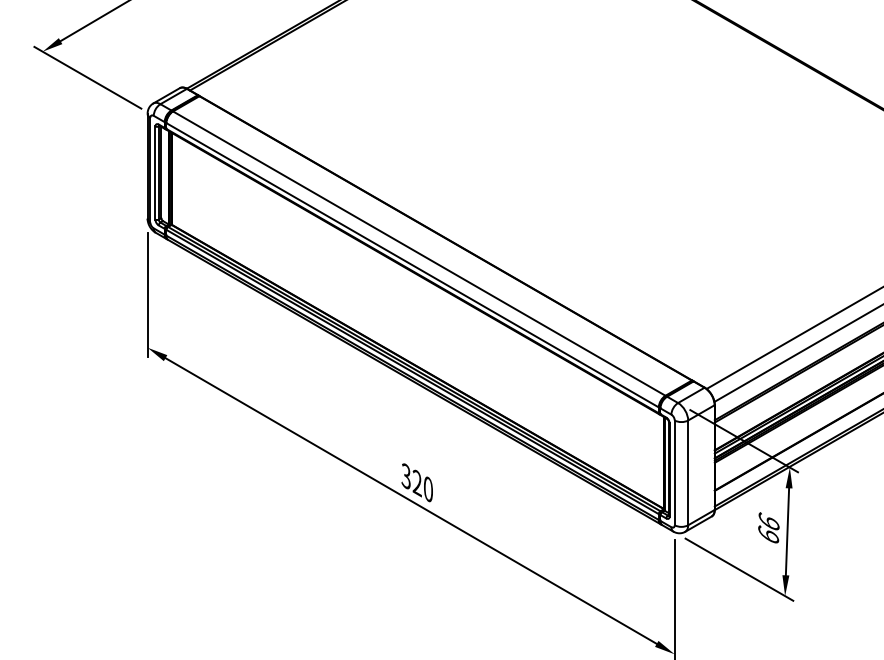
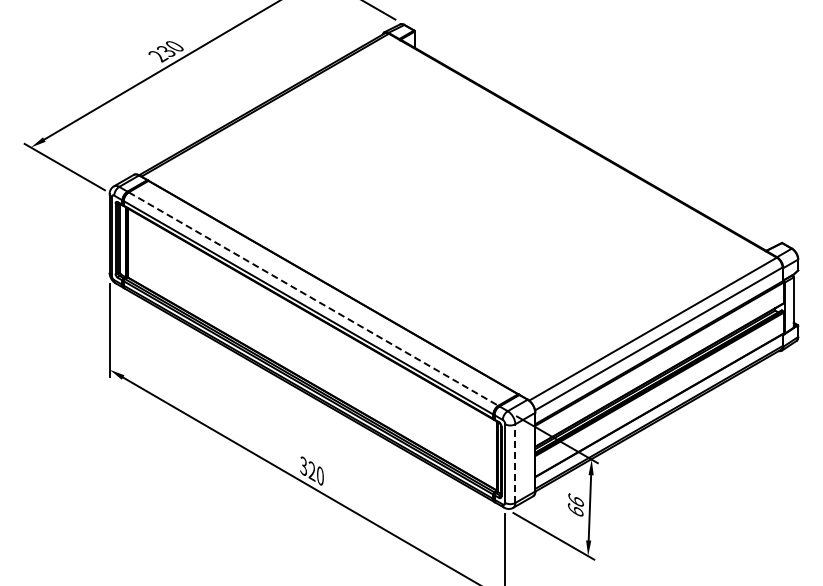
line: (419, 254) -> (313, 299), solid -> dashed
line: (688, 472) -> (515, 463), solid -> dashed

